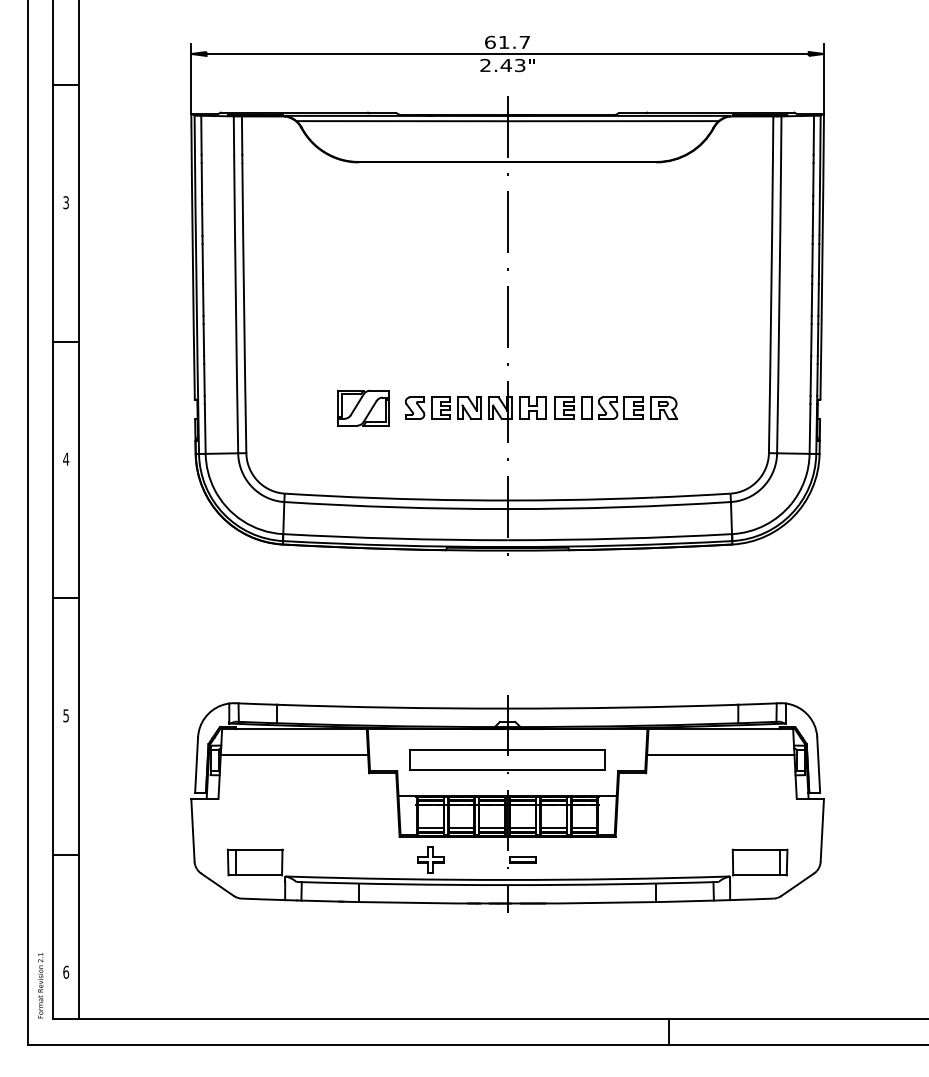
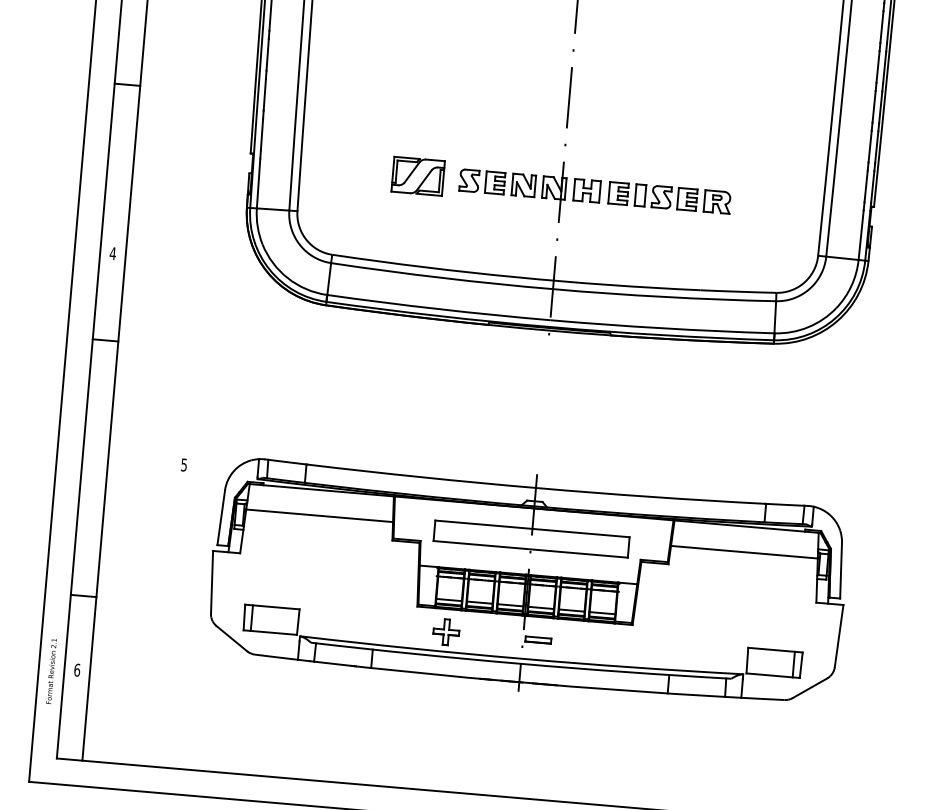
text: (66, 458) -> (113, 252), moved
text: (65, 715) -> (183, 464), moved
text: (66, 971) -> (77, 669), moved
text: (40, 985) -> (51, 671), moved

